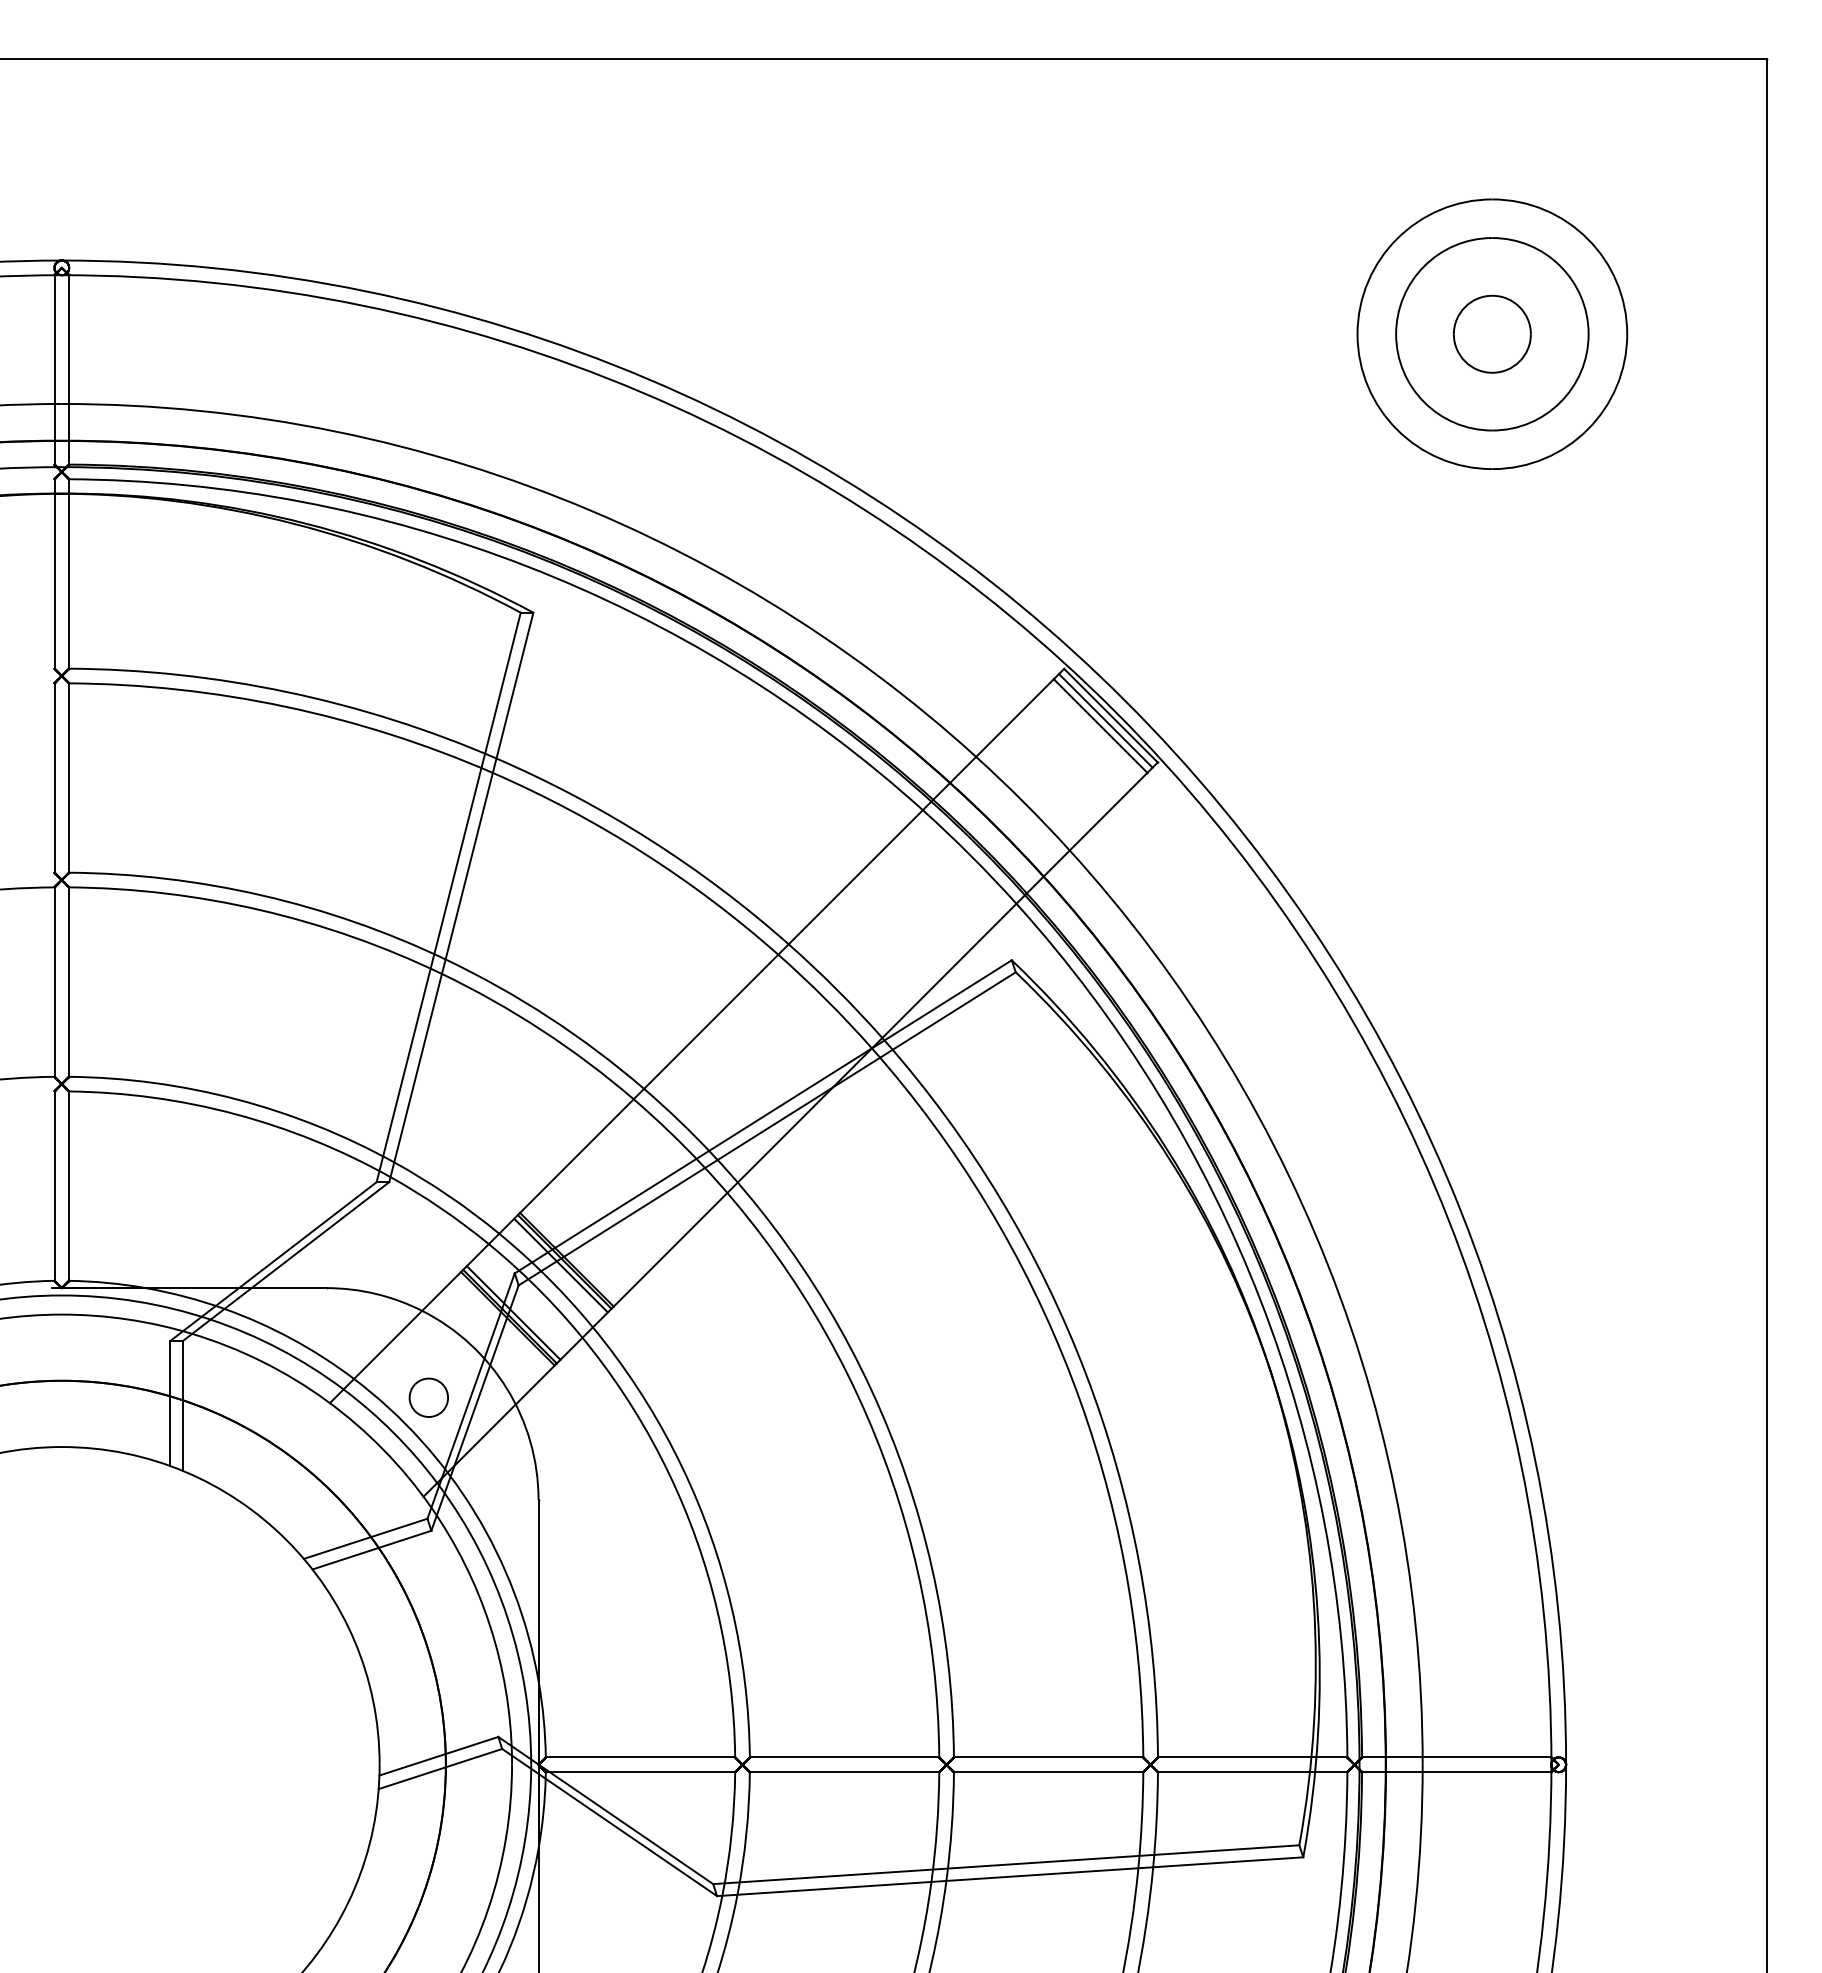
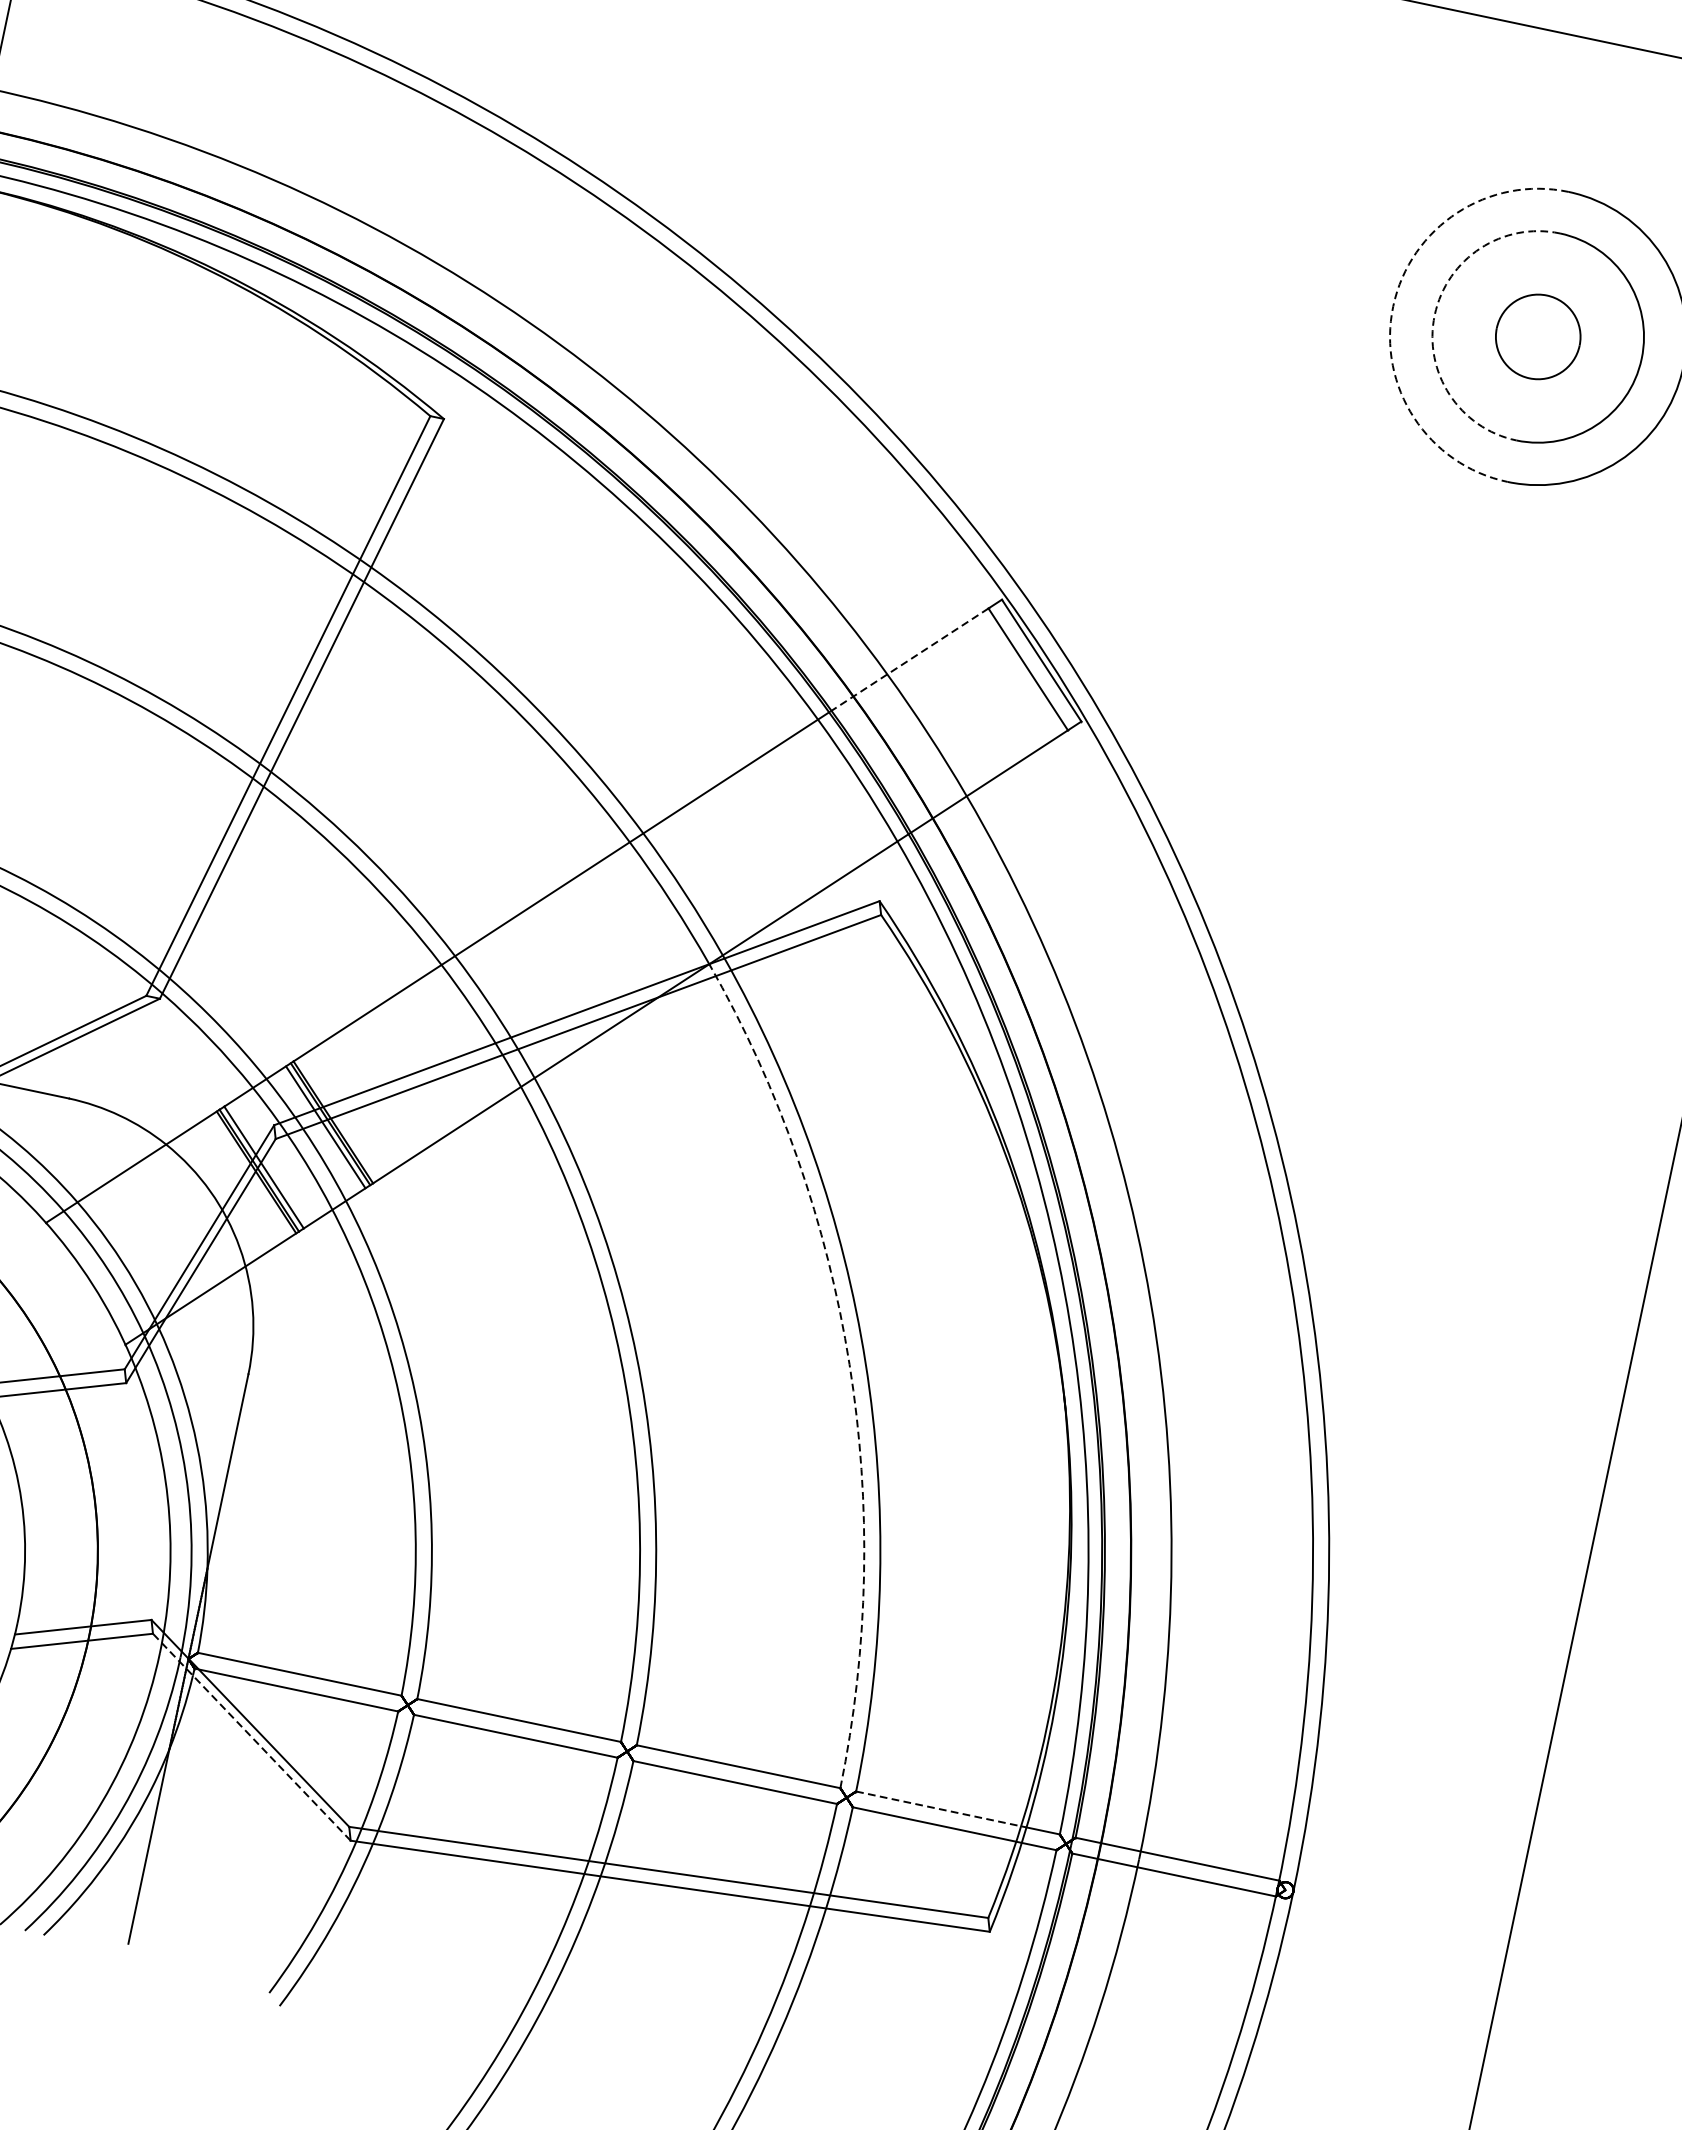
arc: (1357, 334) -> (1393, 306), solid -> dashed
arc: (1396, 334) -> (1435, 315), solid -> dashed
line: (1105, 720) -> (1034, 664), removed
line: (992, 740) -> (908, 660), solid -> dashed
arc: (1071, 1378) -> (849, 1364), solid -> dashed
part: (428, 1397) -> (153, 1239), removed
line: (1237, 1757) -> (941, 1809), solid -> dashed
line: (609, 1822) -> (251, 1737), solid -> dashed

